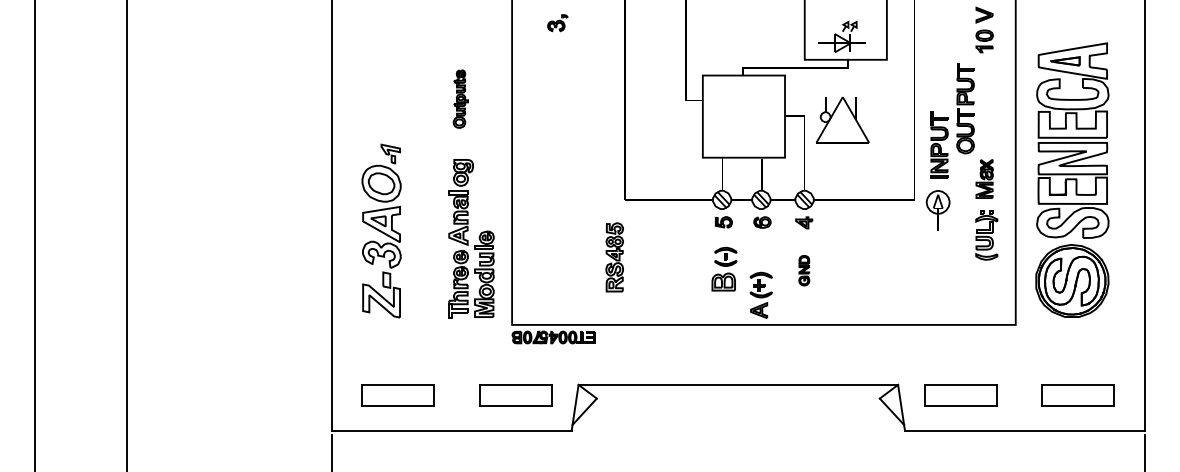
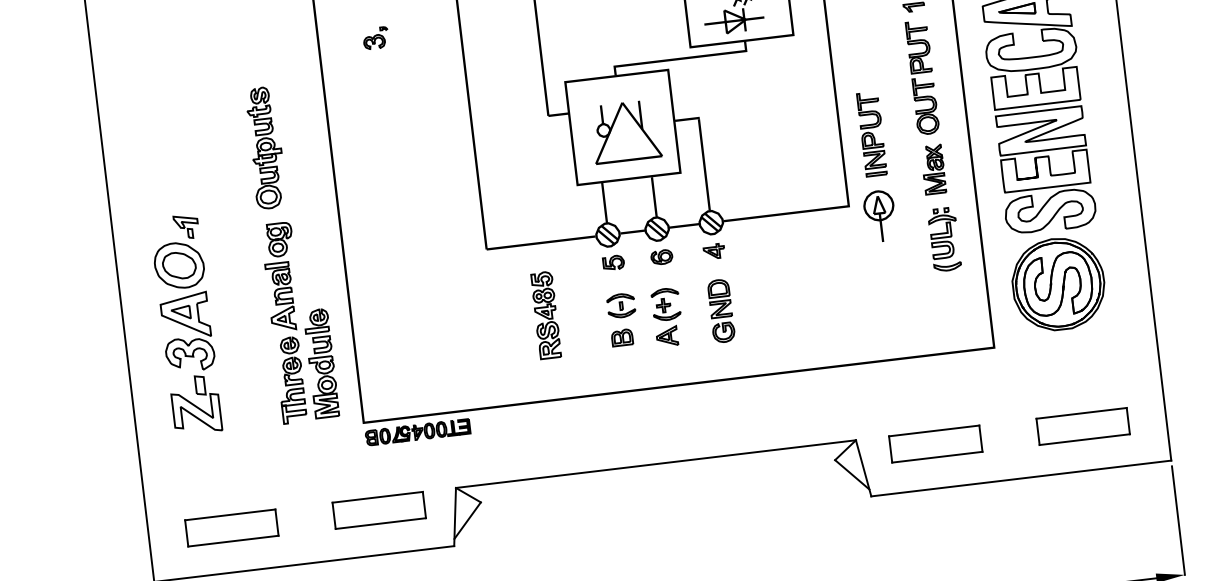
part: (460, 98) -> (265, 147), size x1.67
part: (965, 108) -> (922, 77), moved
part: (842, 119) -> (625, 130), moved
part: (614, 257) -> (545, 315), moved
part: (804, 270) -> (721, 311), size x1.67
part: (723, 282) -> (622, 338), size x0.71
part: (760, 294) -> (666, 316), moved

